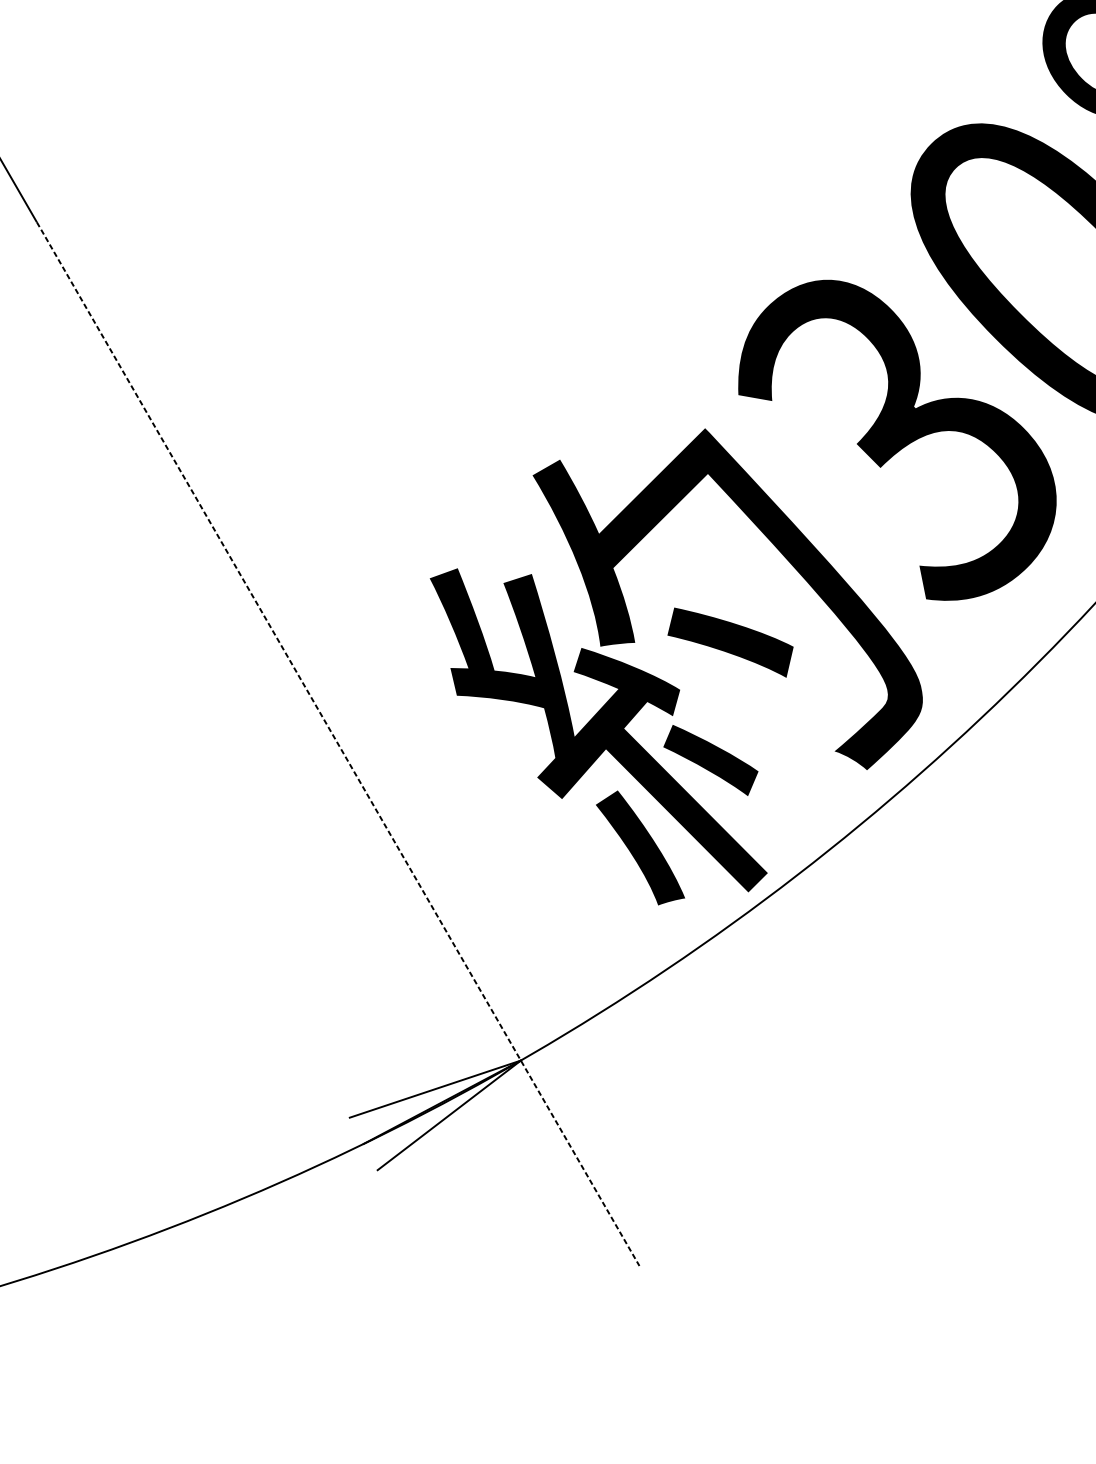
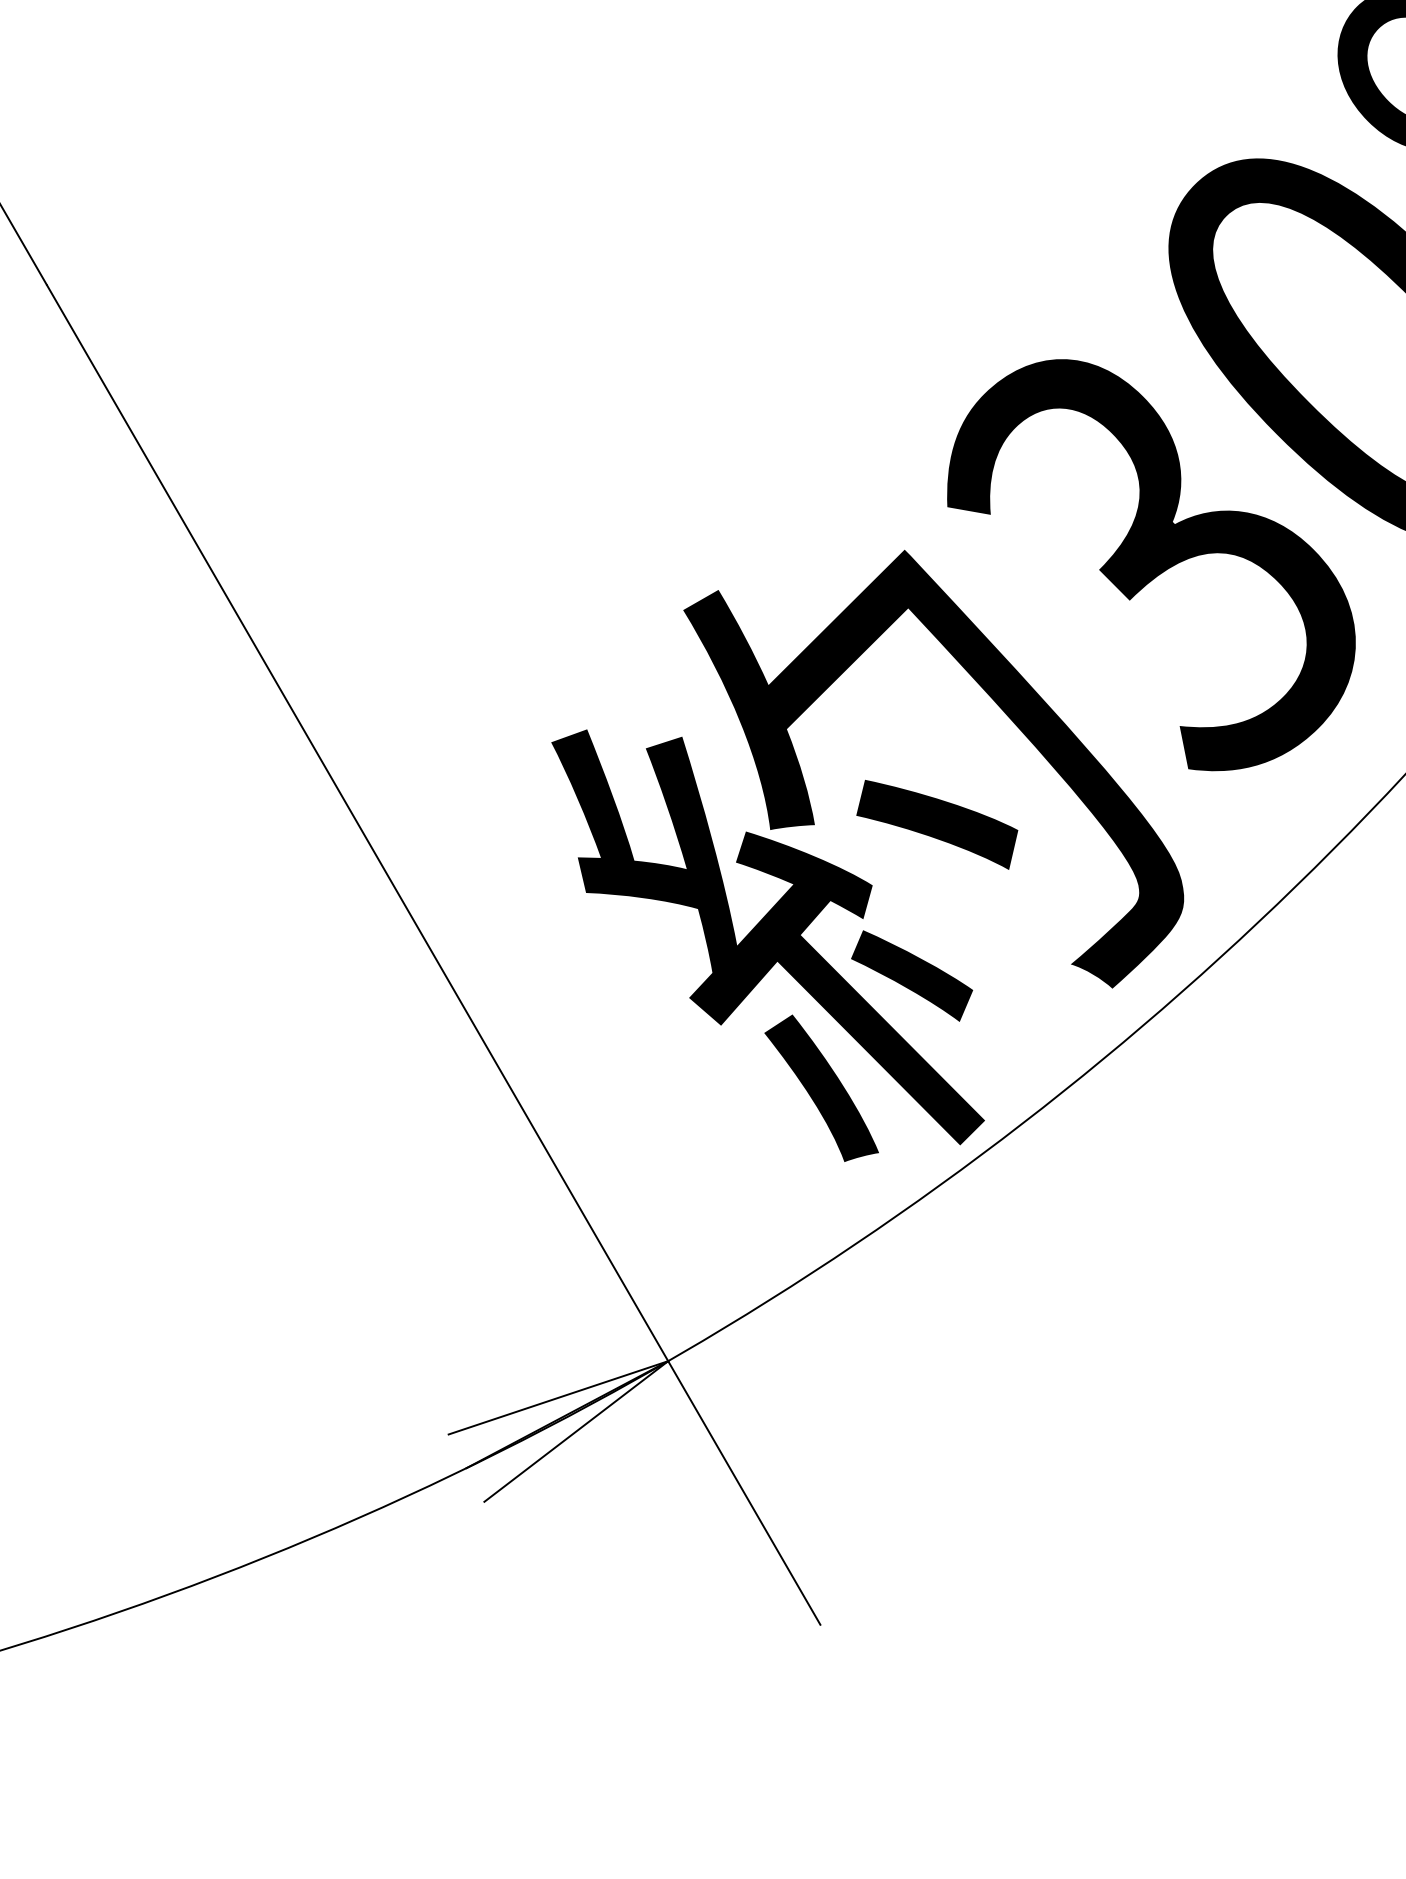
line: (338, 744) -> (434, 955), dashed -> solid

